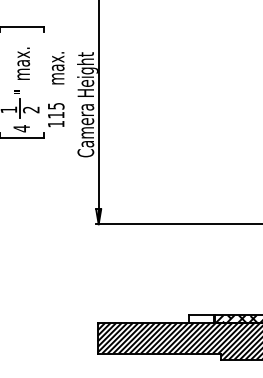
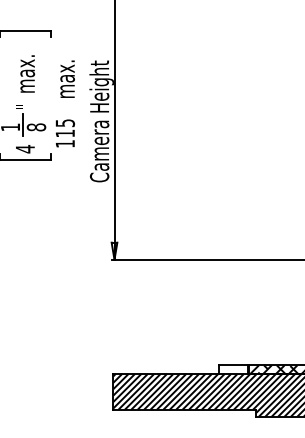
text: (31, 109) -> (36, 126), 2 -> 8

